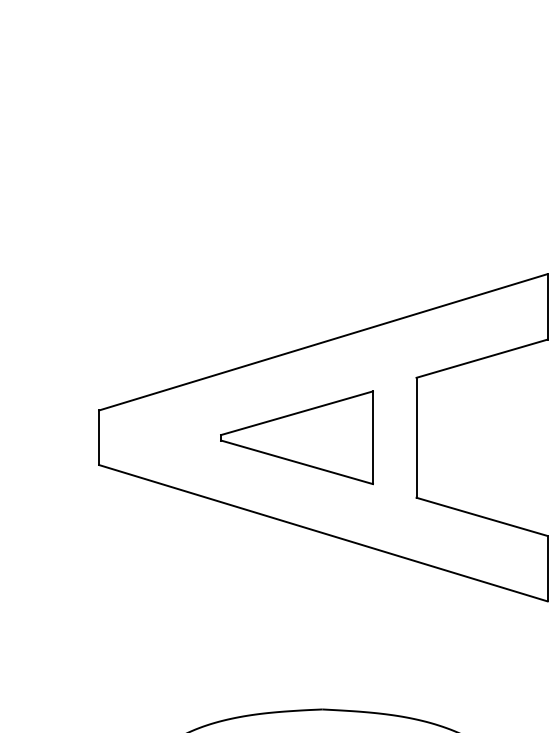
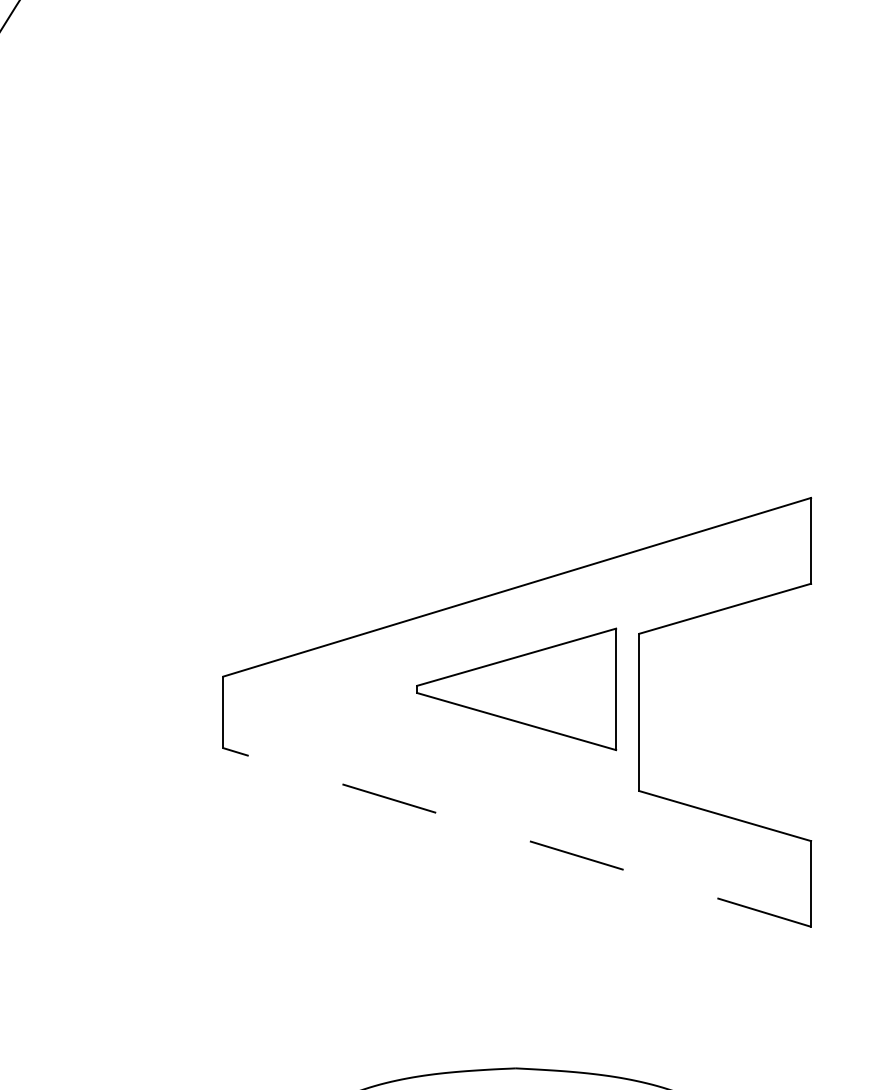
part: (296, 437) -> (516, 689), moved
line: (322, 533) -> (516, 837), solid -> dashed

